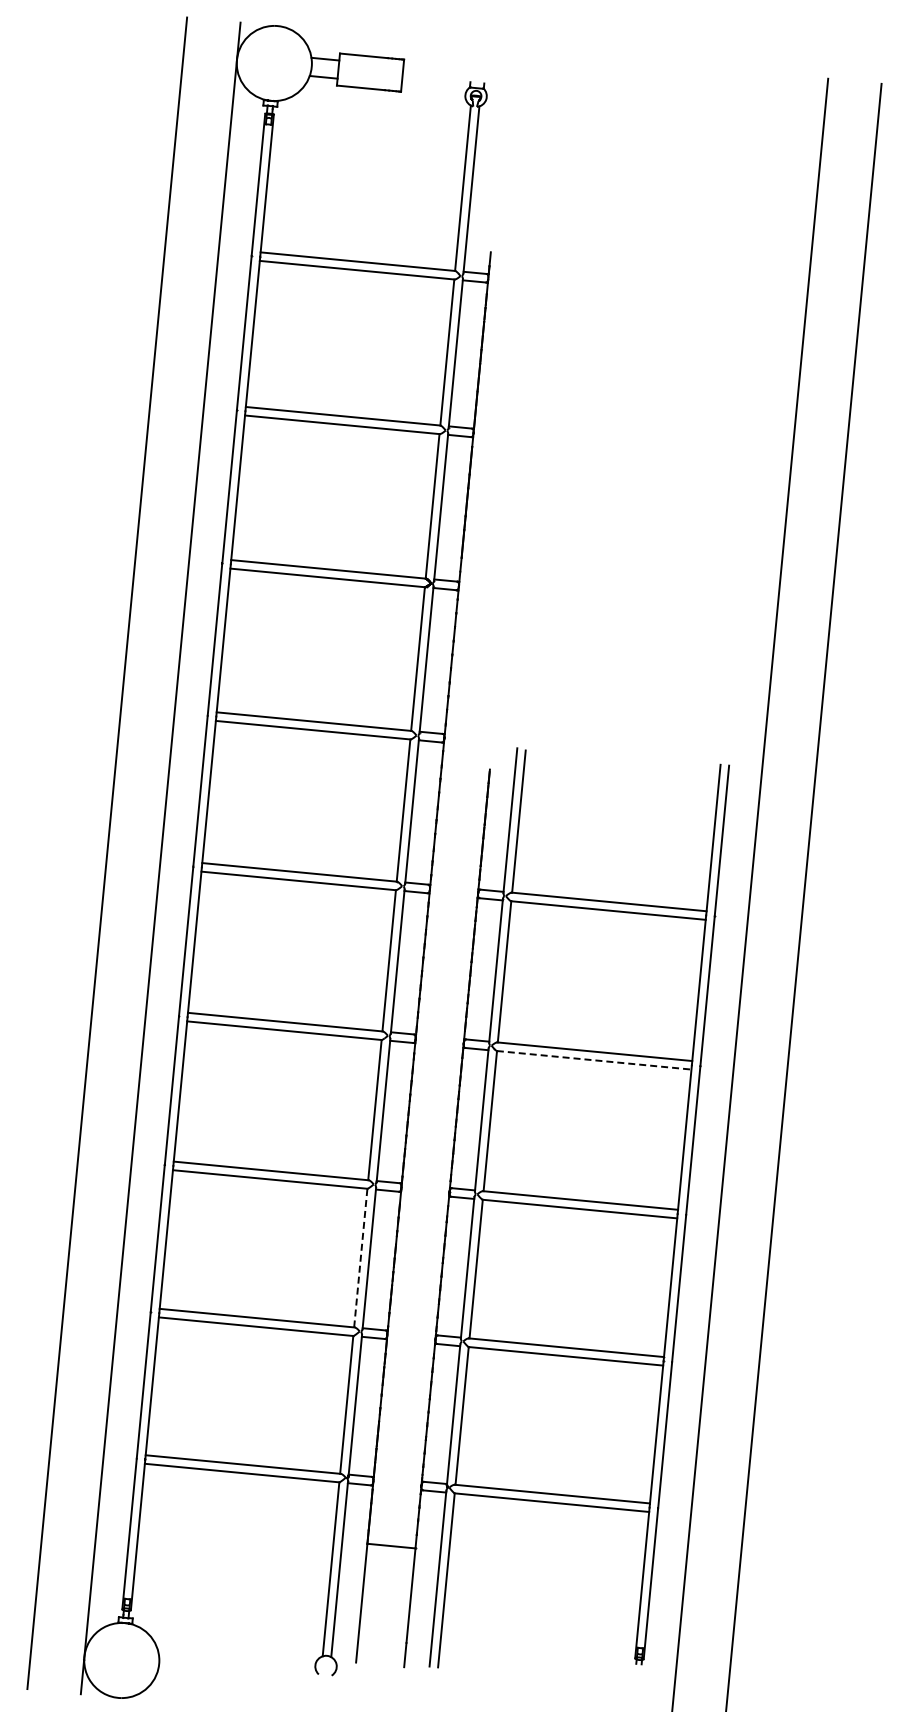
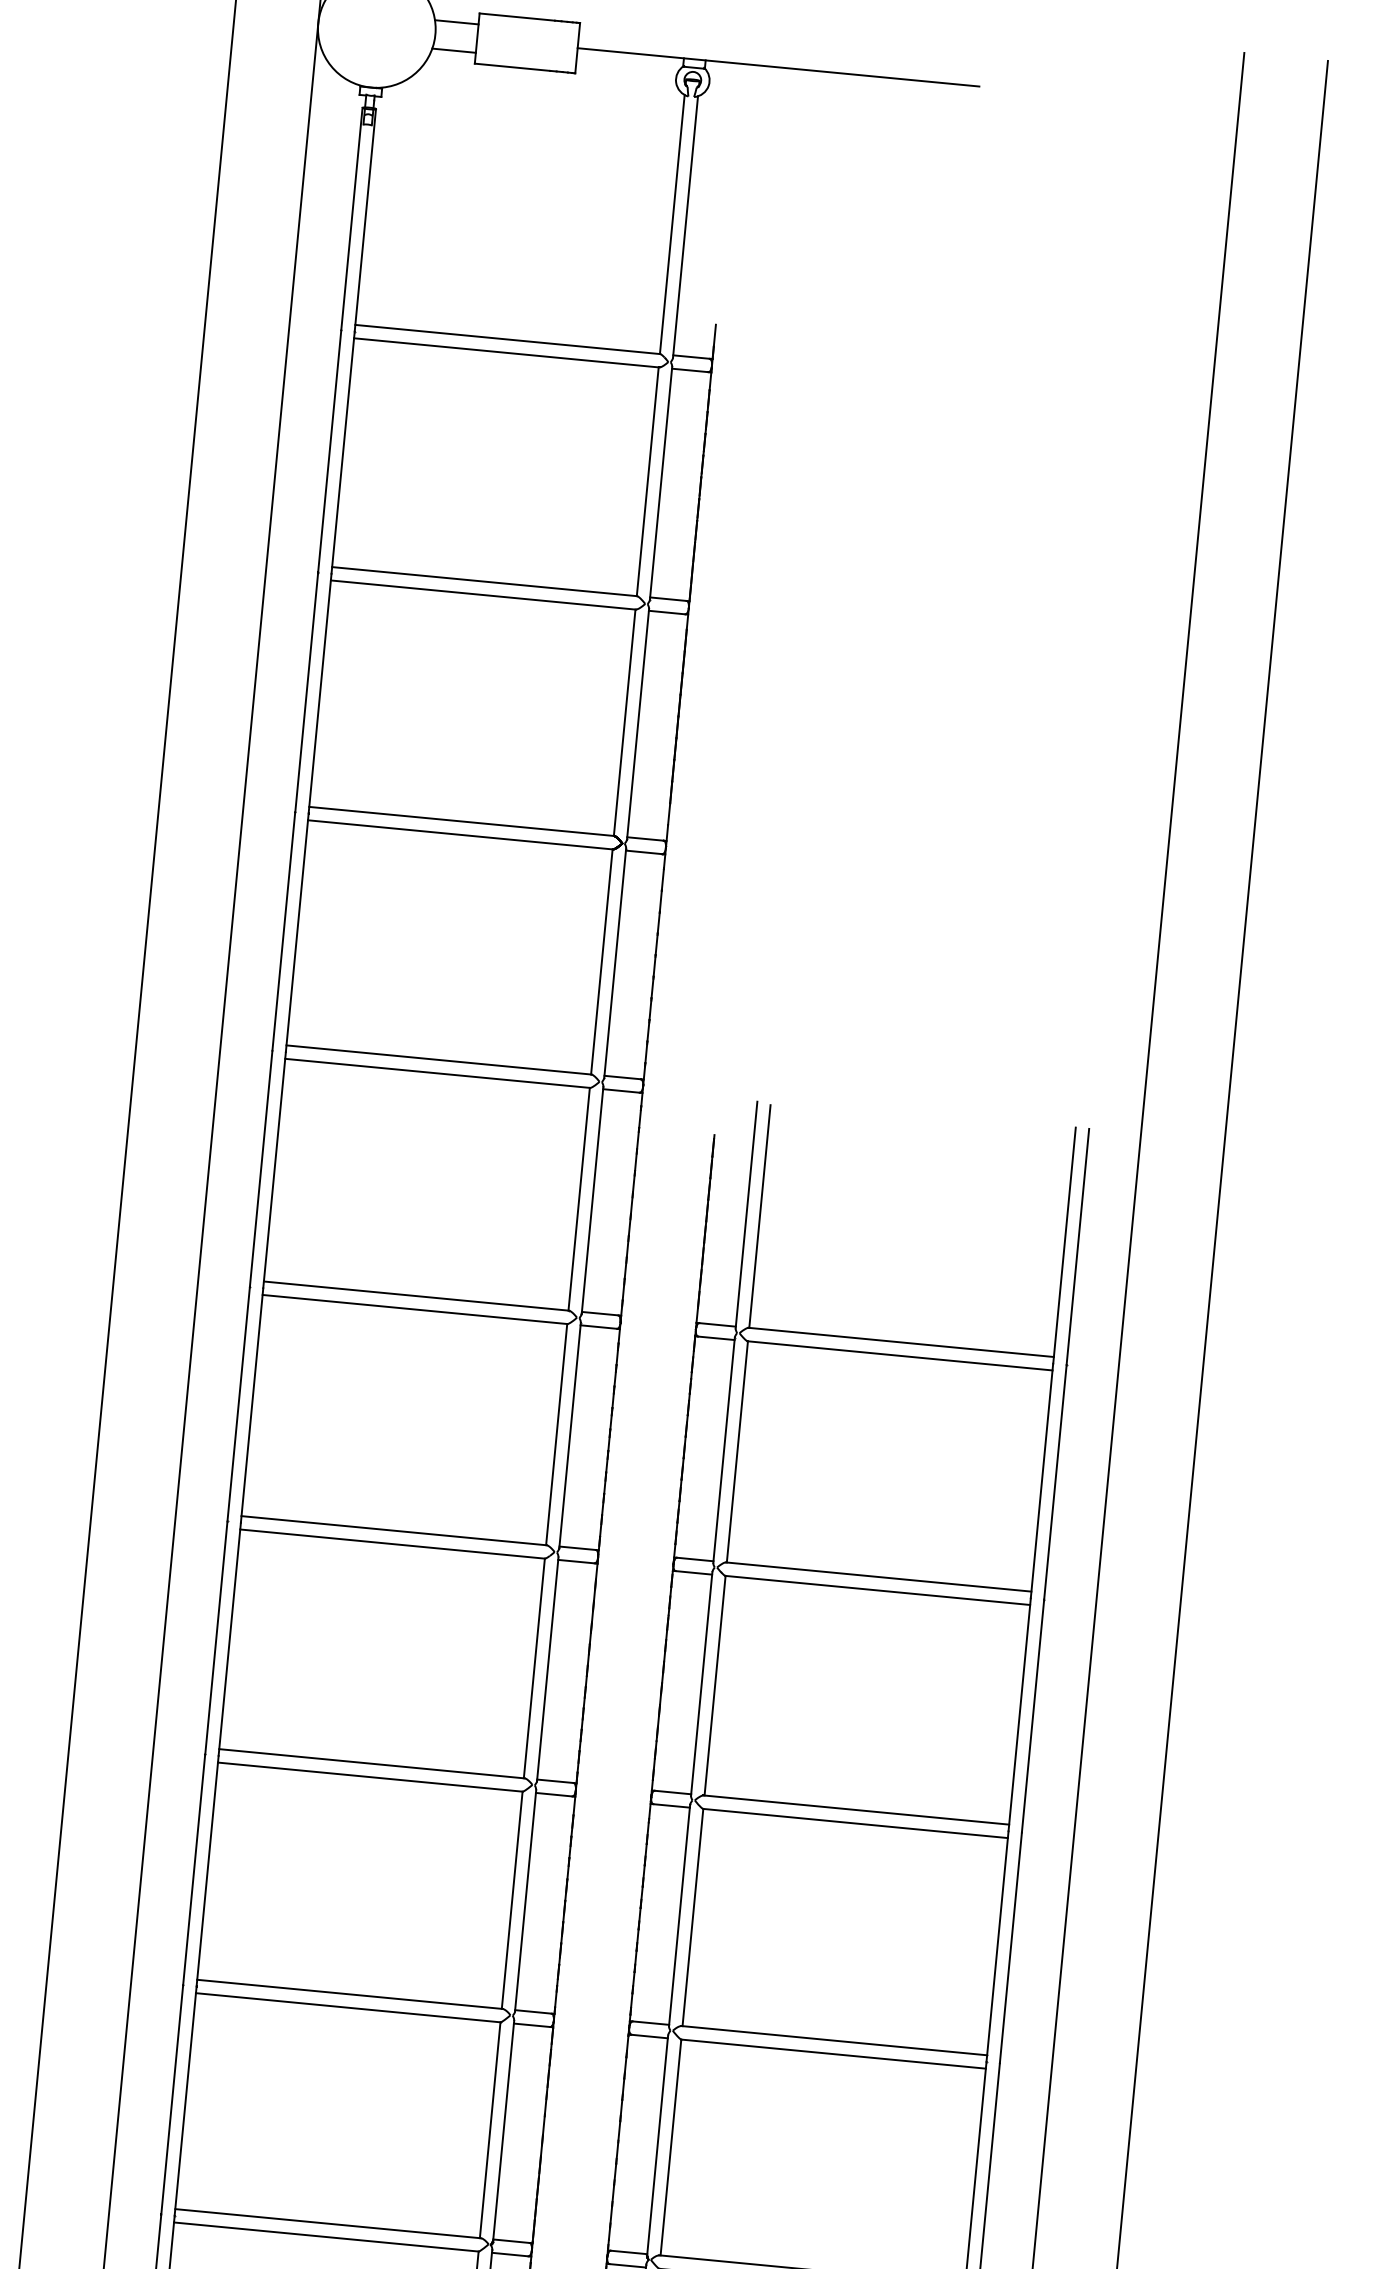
line: (530, 87) -> (778, 66), added
line: (594, 1060) -> (878, 1590), dashed -> solid
line: (360, 1258) -> (511, 1900), dashed -> solid

